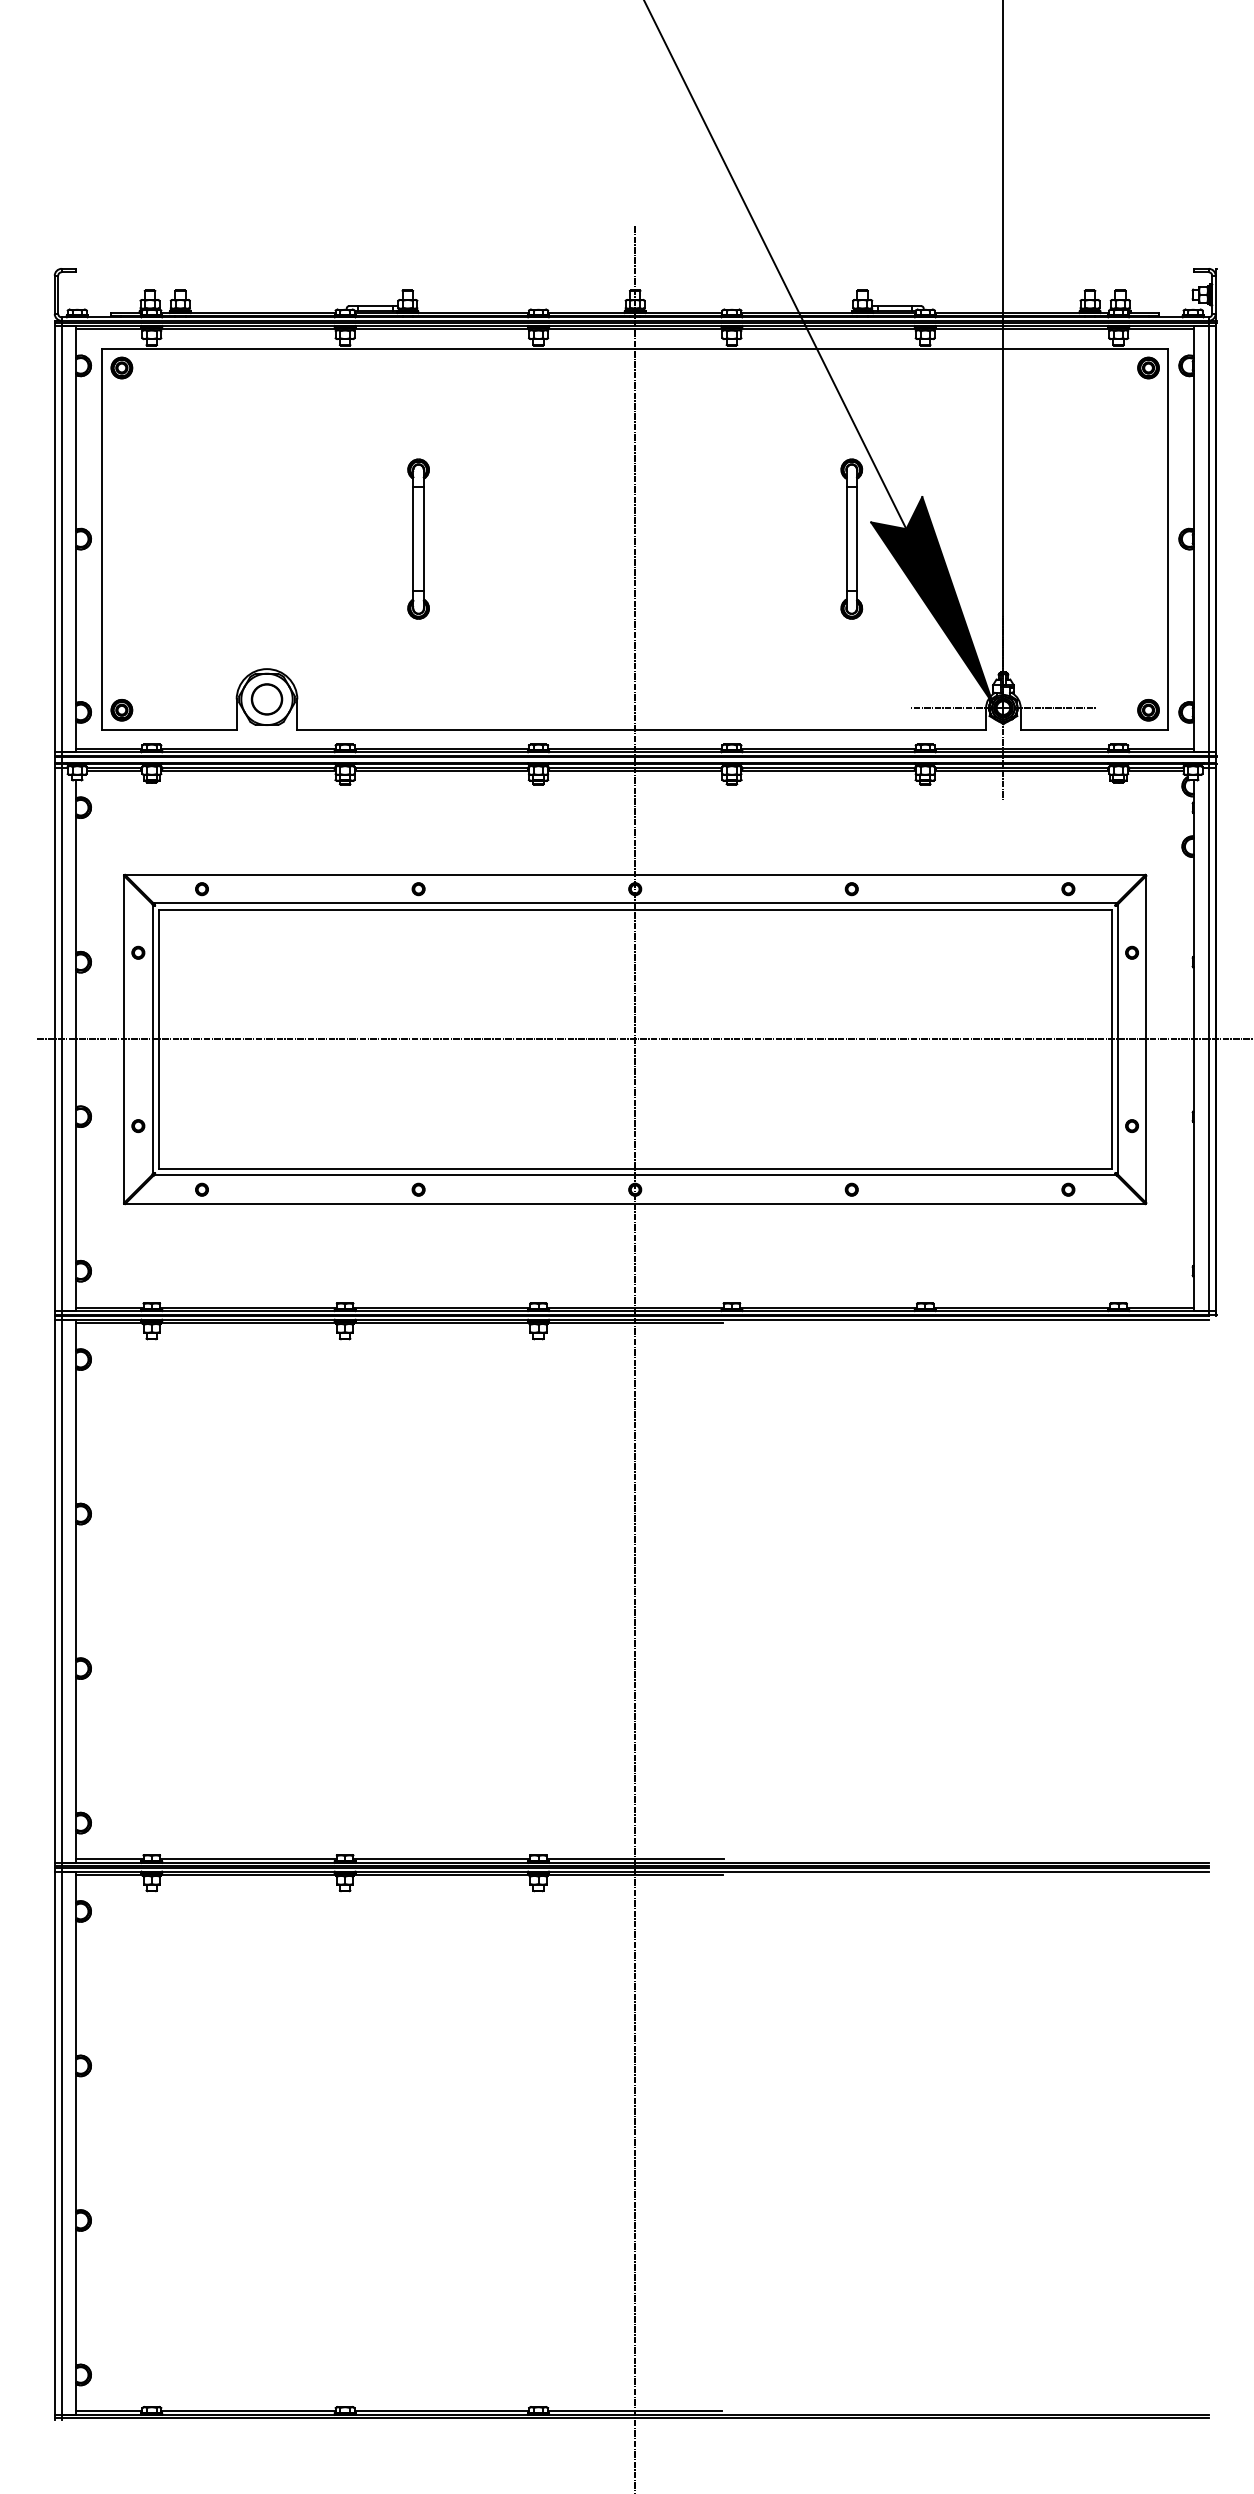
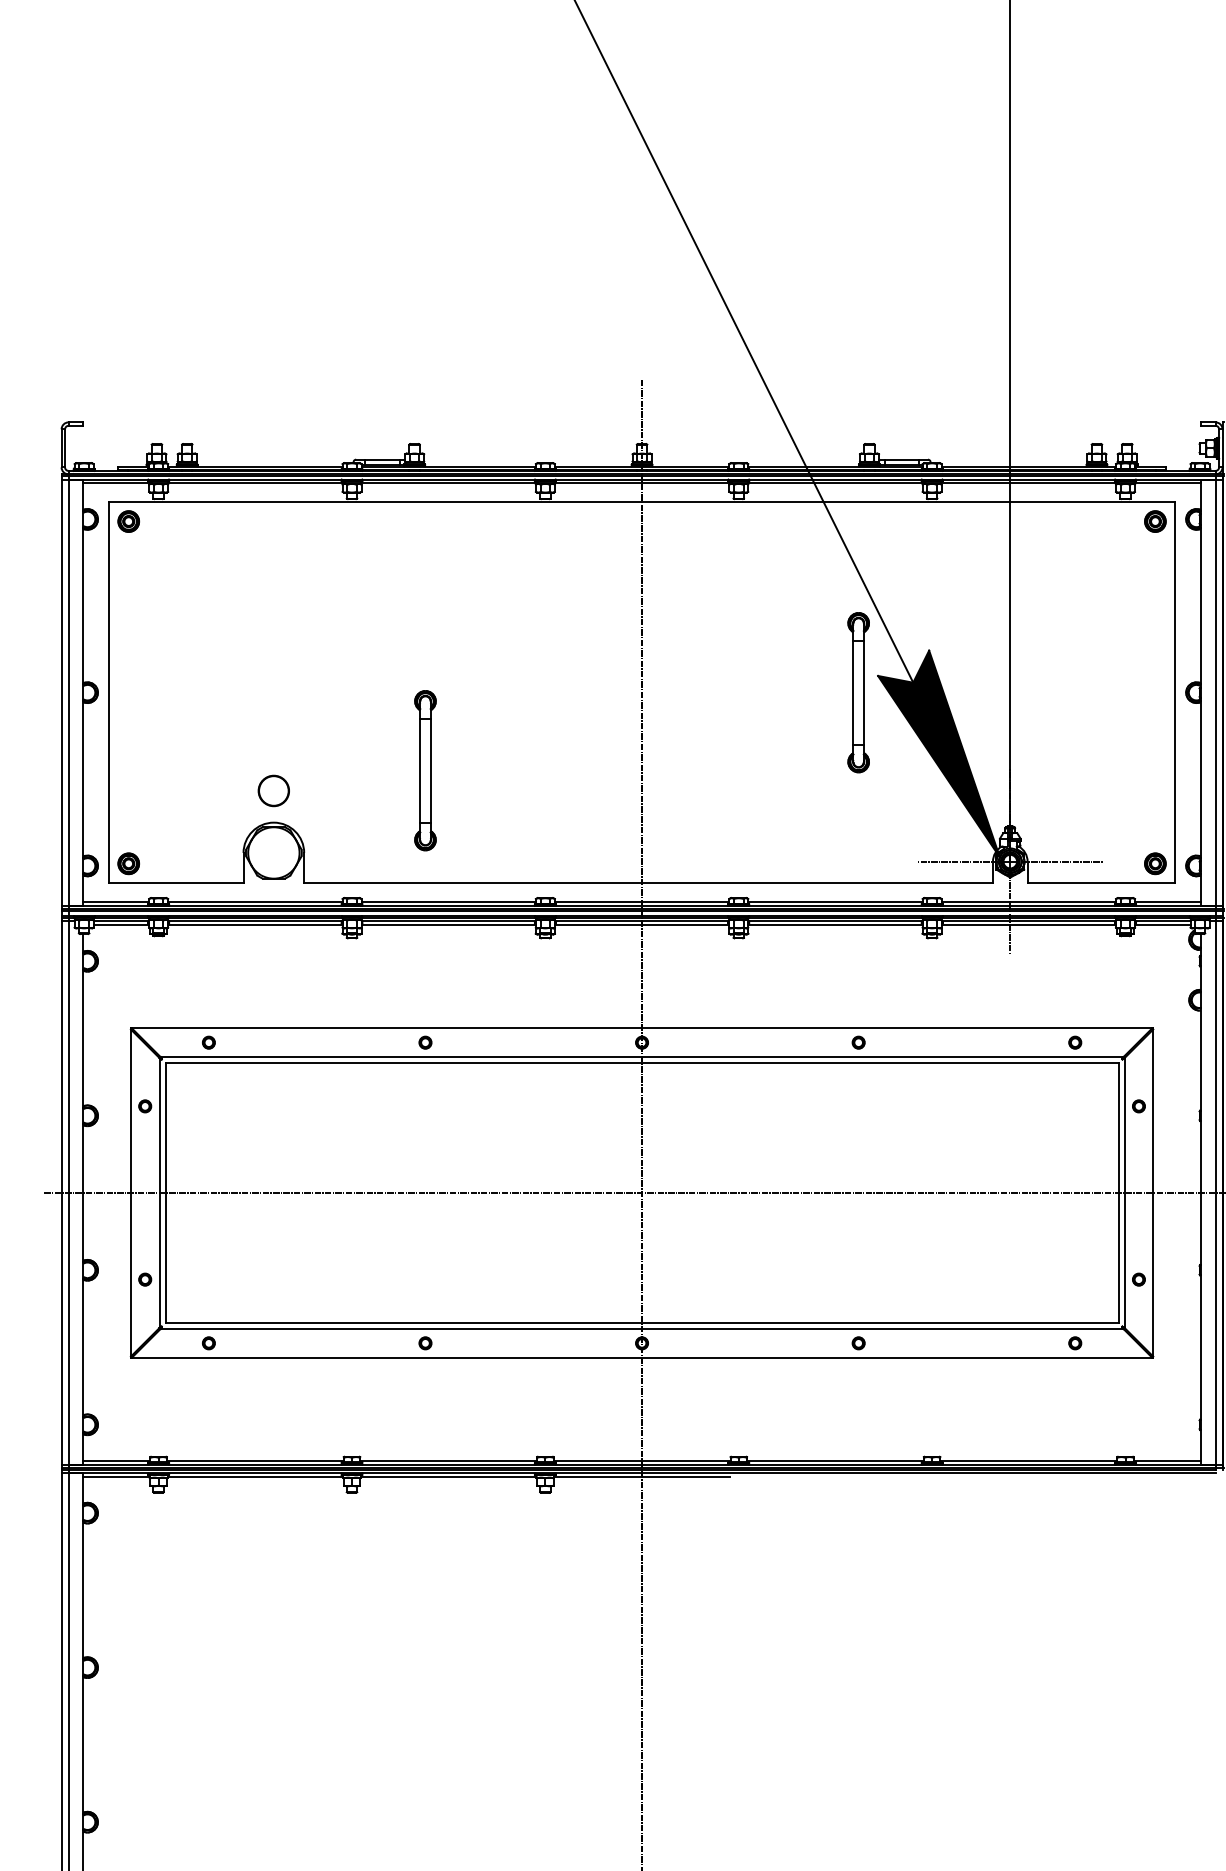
part: (418, 538) -> (425, 770), moved
part: (266, 699) -> (273, 791), moved

